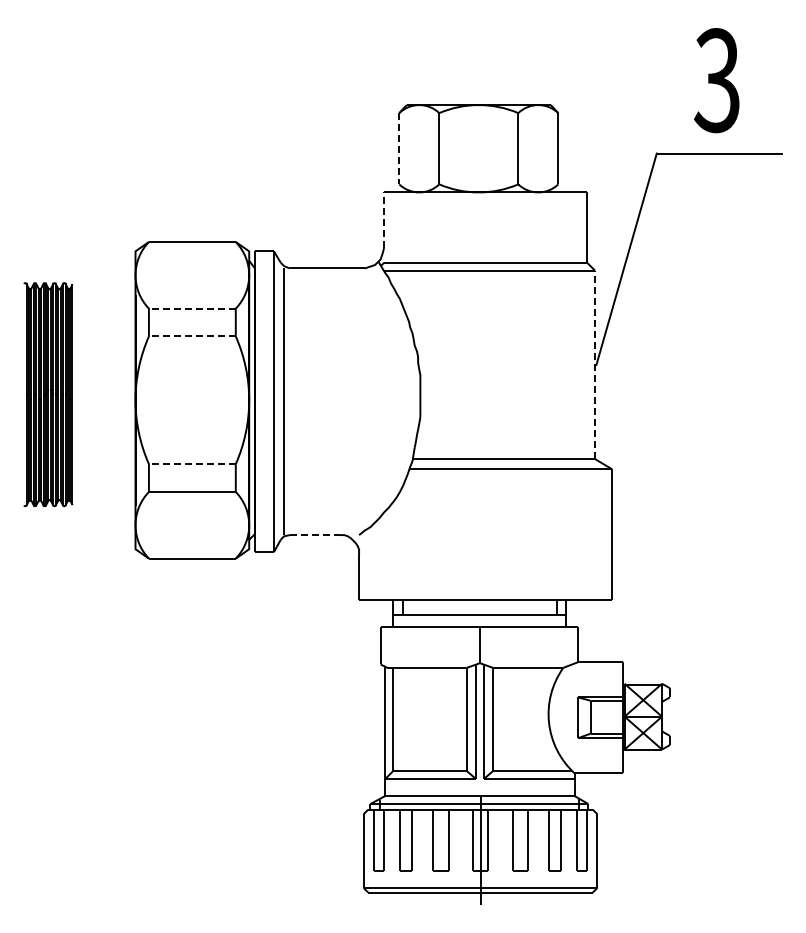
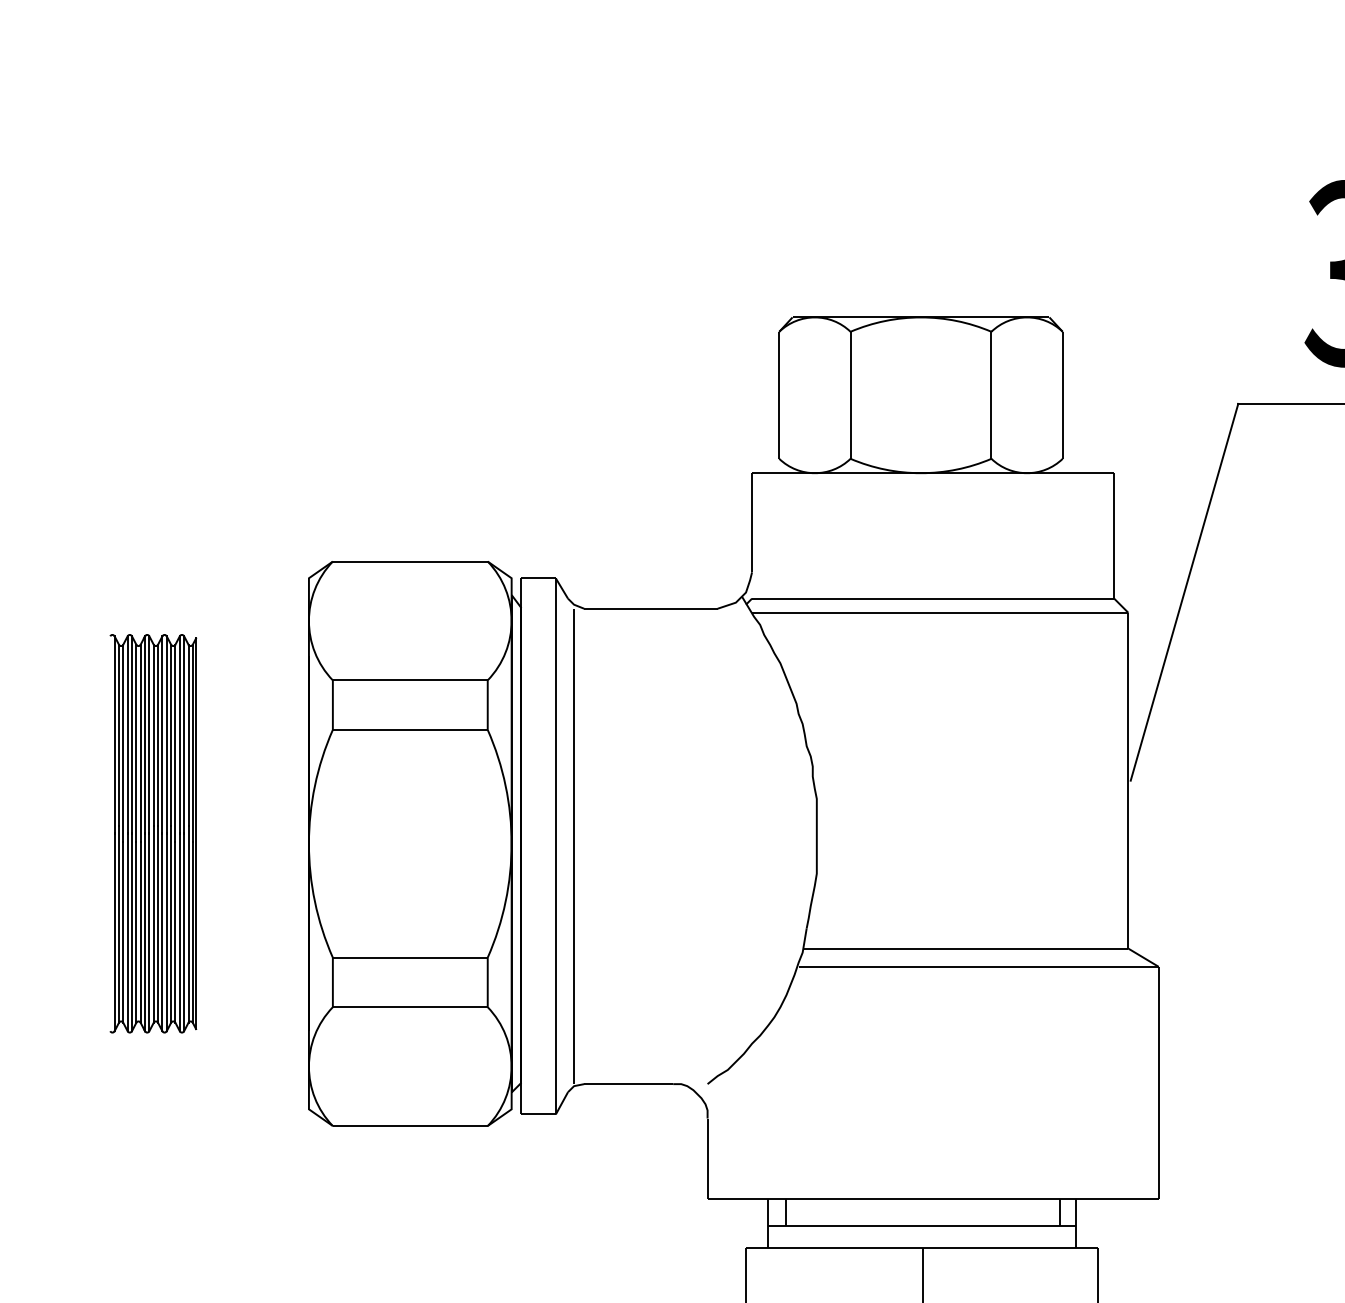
line: (399, 148) -> (779, 394), dashed -> solid
line: (384, 220) -> (752, 523), dashed -> solid
line: (191, 308) -> (408, 680), dashed -> solid
line: (191, 336) -> (408, 730), dashed -> solid
line: (595, 364) -> (1129, 779), dashed -> solid
line: (191, 464) -> (408, 958), dashed -> solid
line: (314, 535) -> (628, 1084), dashed -> solid

